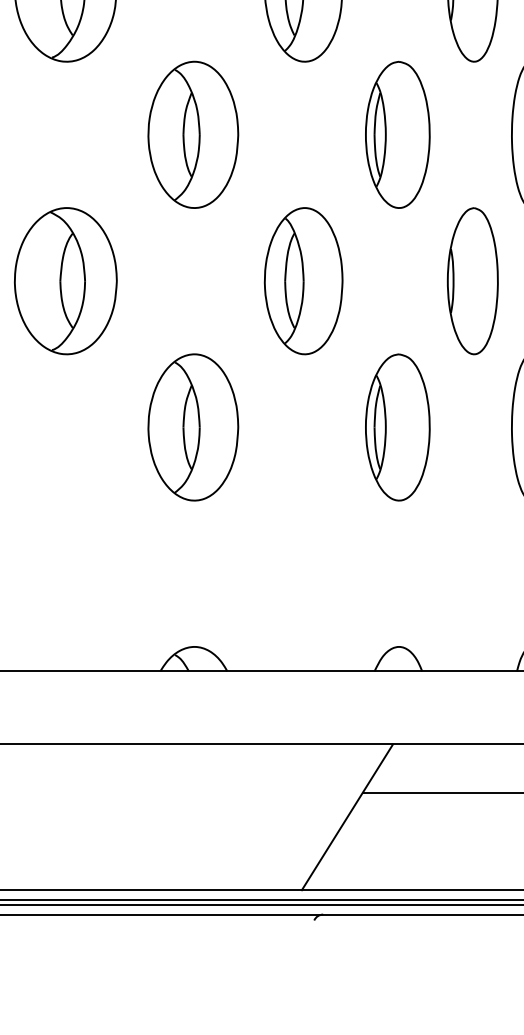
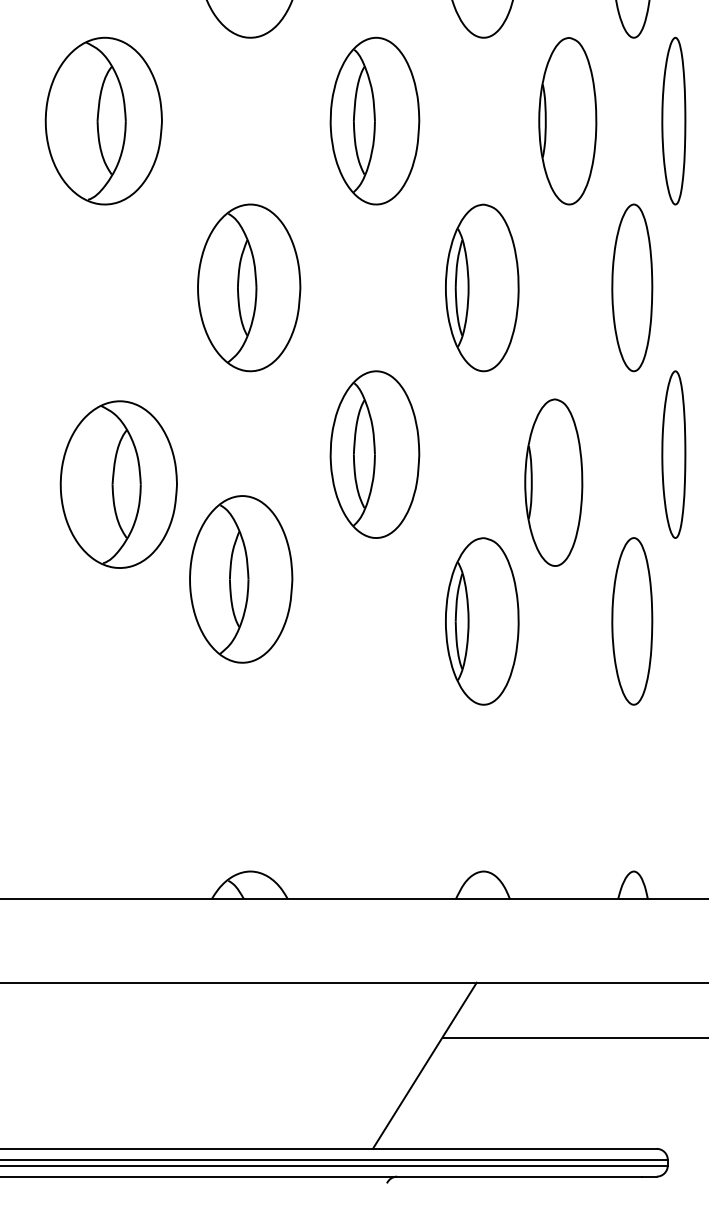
part: (65, 281) -> (118, 484), moved
part: (472, 281) -> (553, 482), moved
part: (193, 427) -> (241, 579), moved

